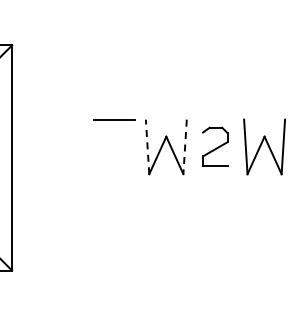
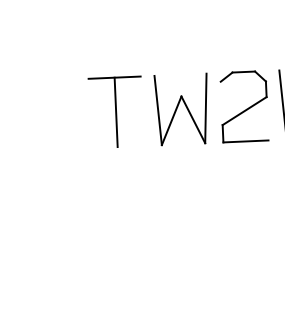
line: (114, 146) -> (116, 111), added
line: (147, 146) -> (158, 109), dashed -> solid
part: (215, 146) -> (244, 106), size x1.43
line: (185, 147) -> (206, 109), dashed -> solid

